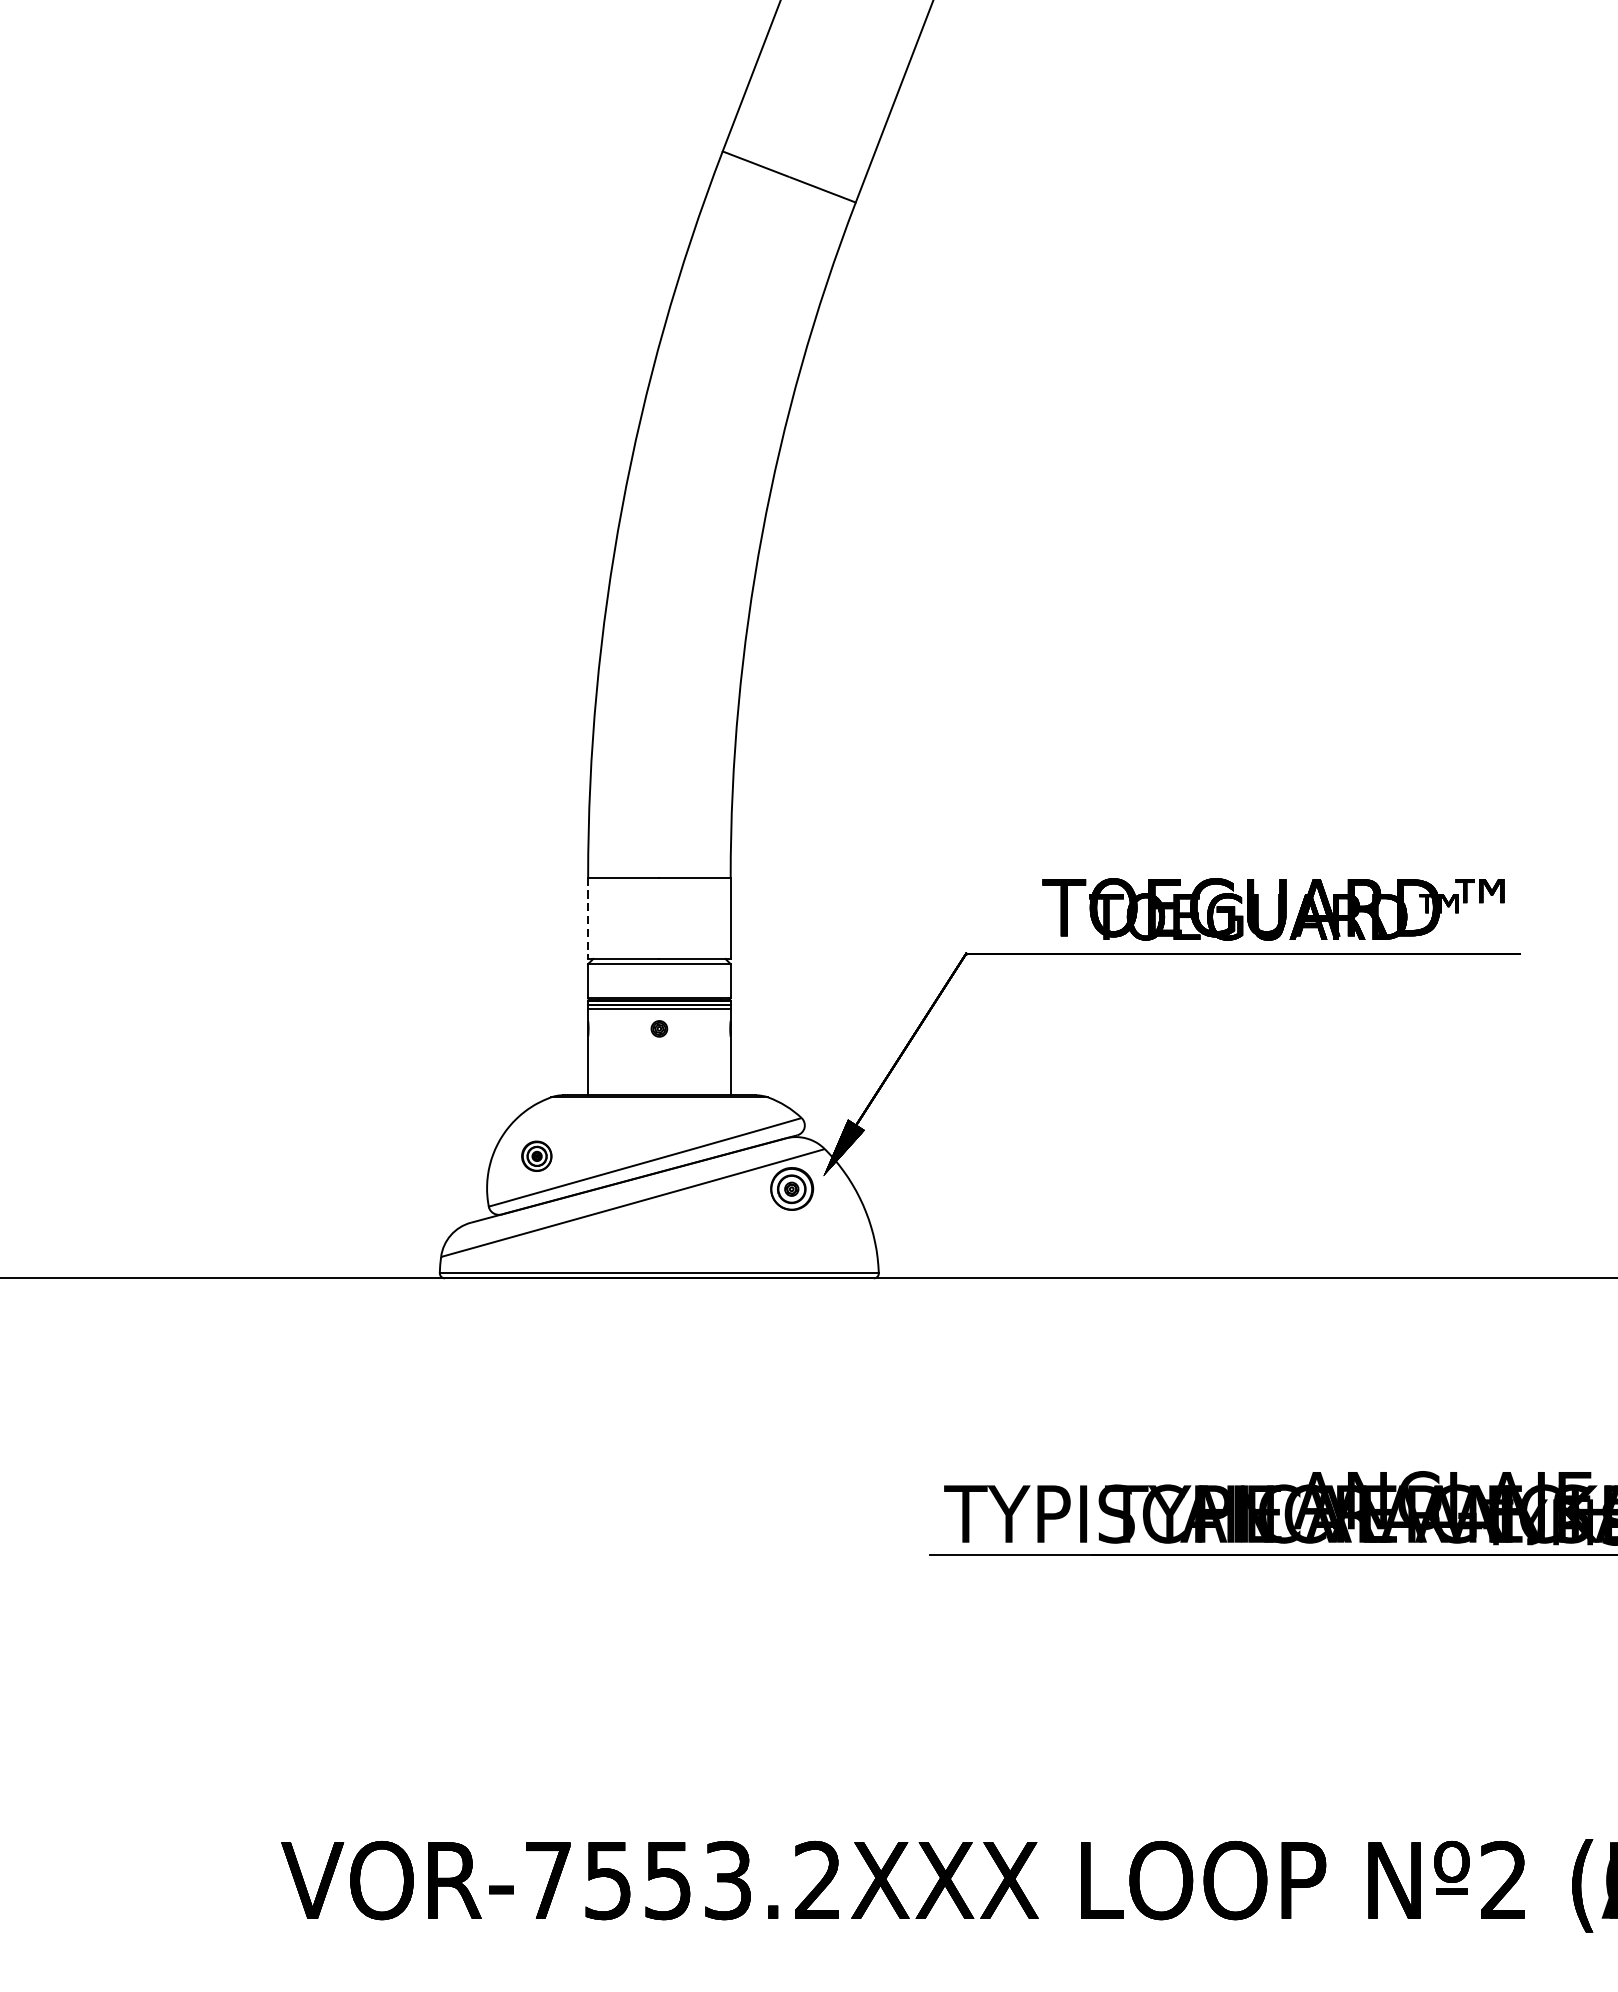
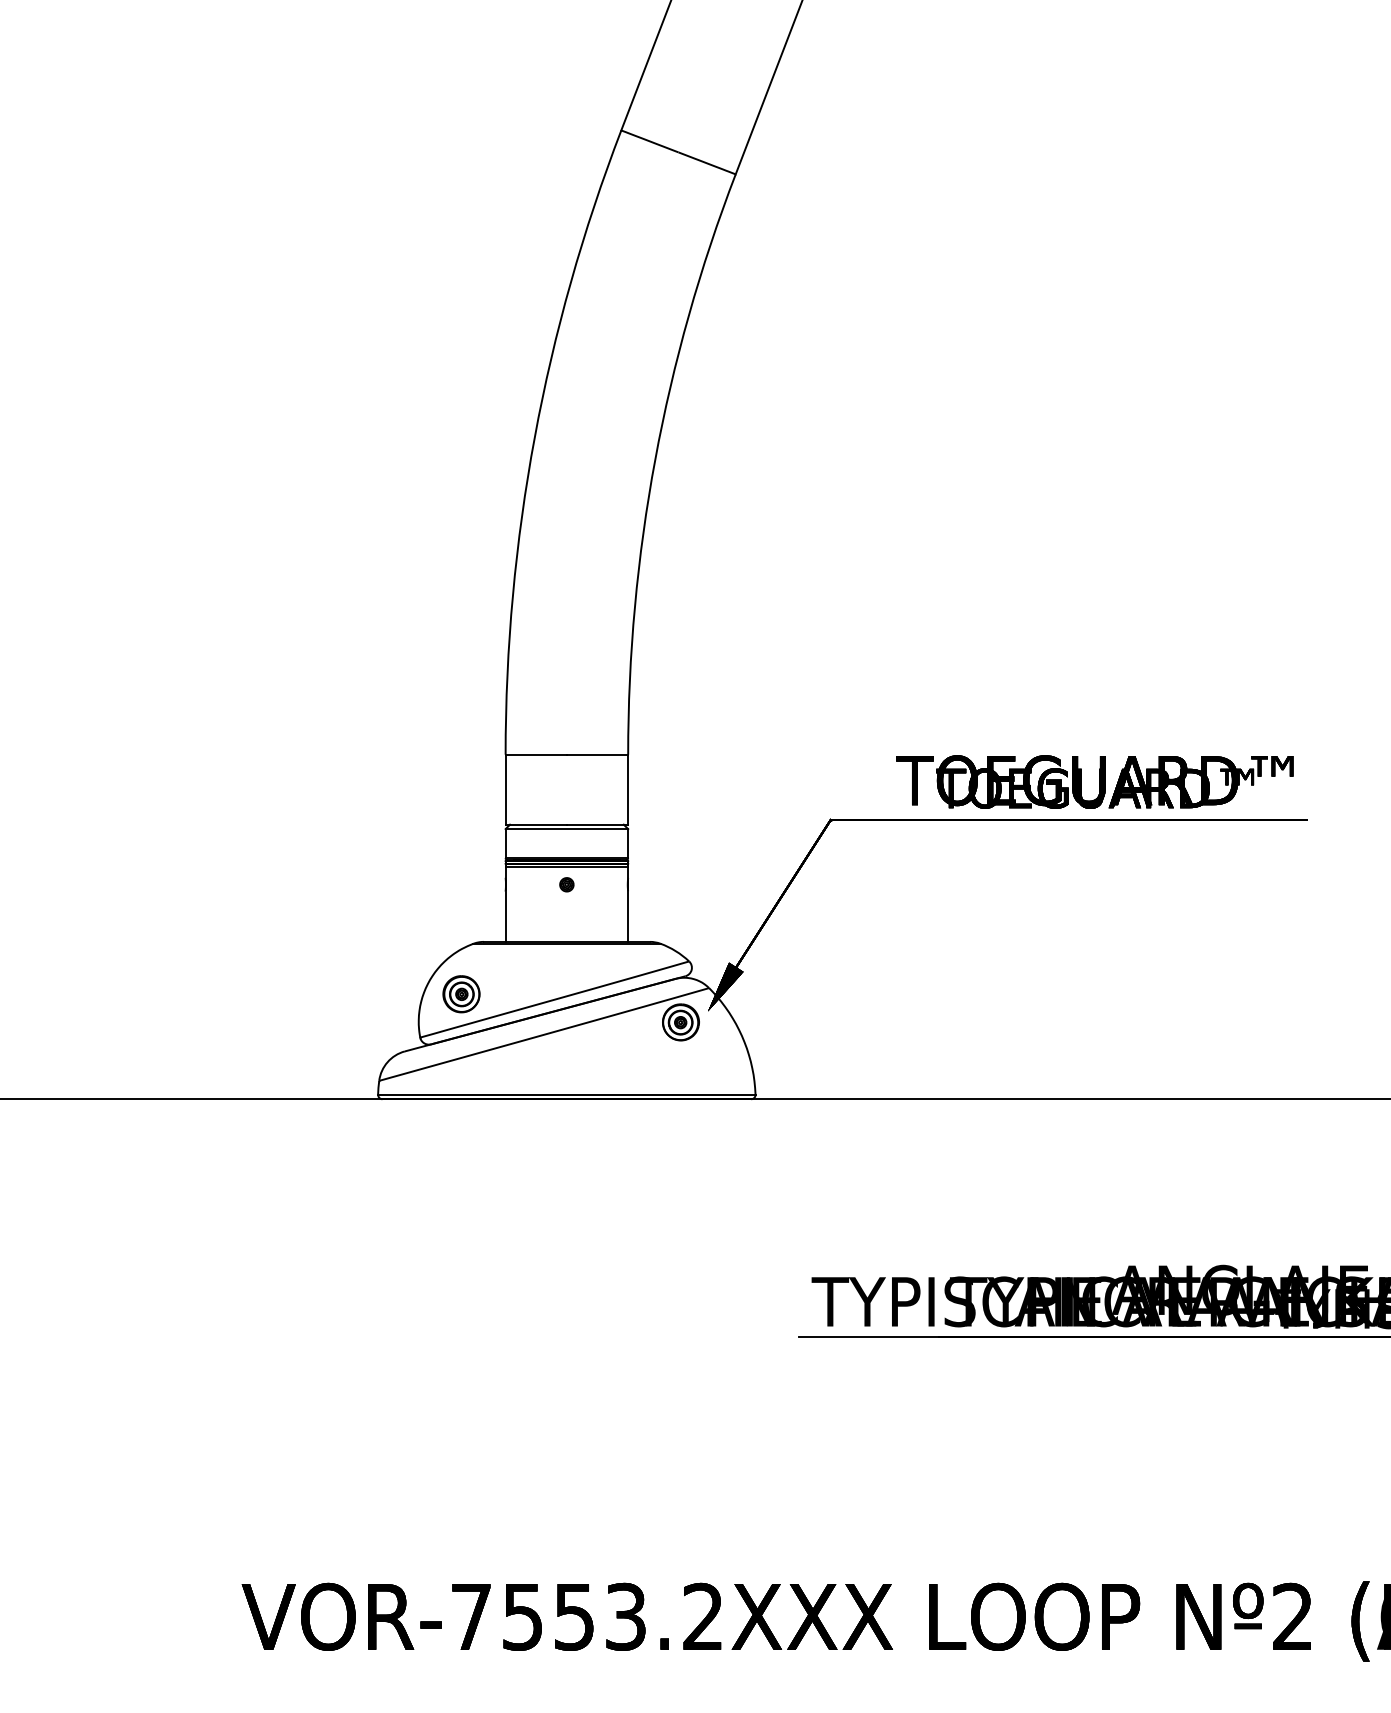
line: (587, 919) -> (505, 790), dashed -> solid
part: (536, 1156) -> (461, 994), size x1.43

